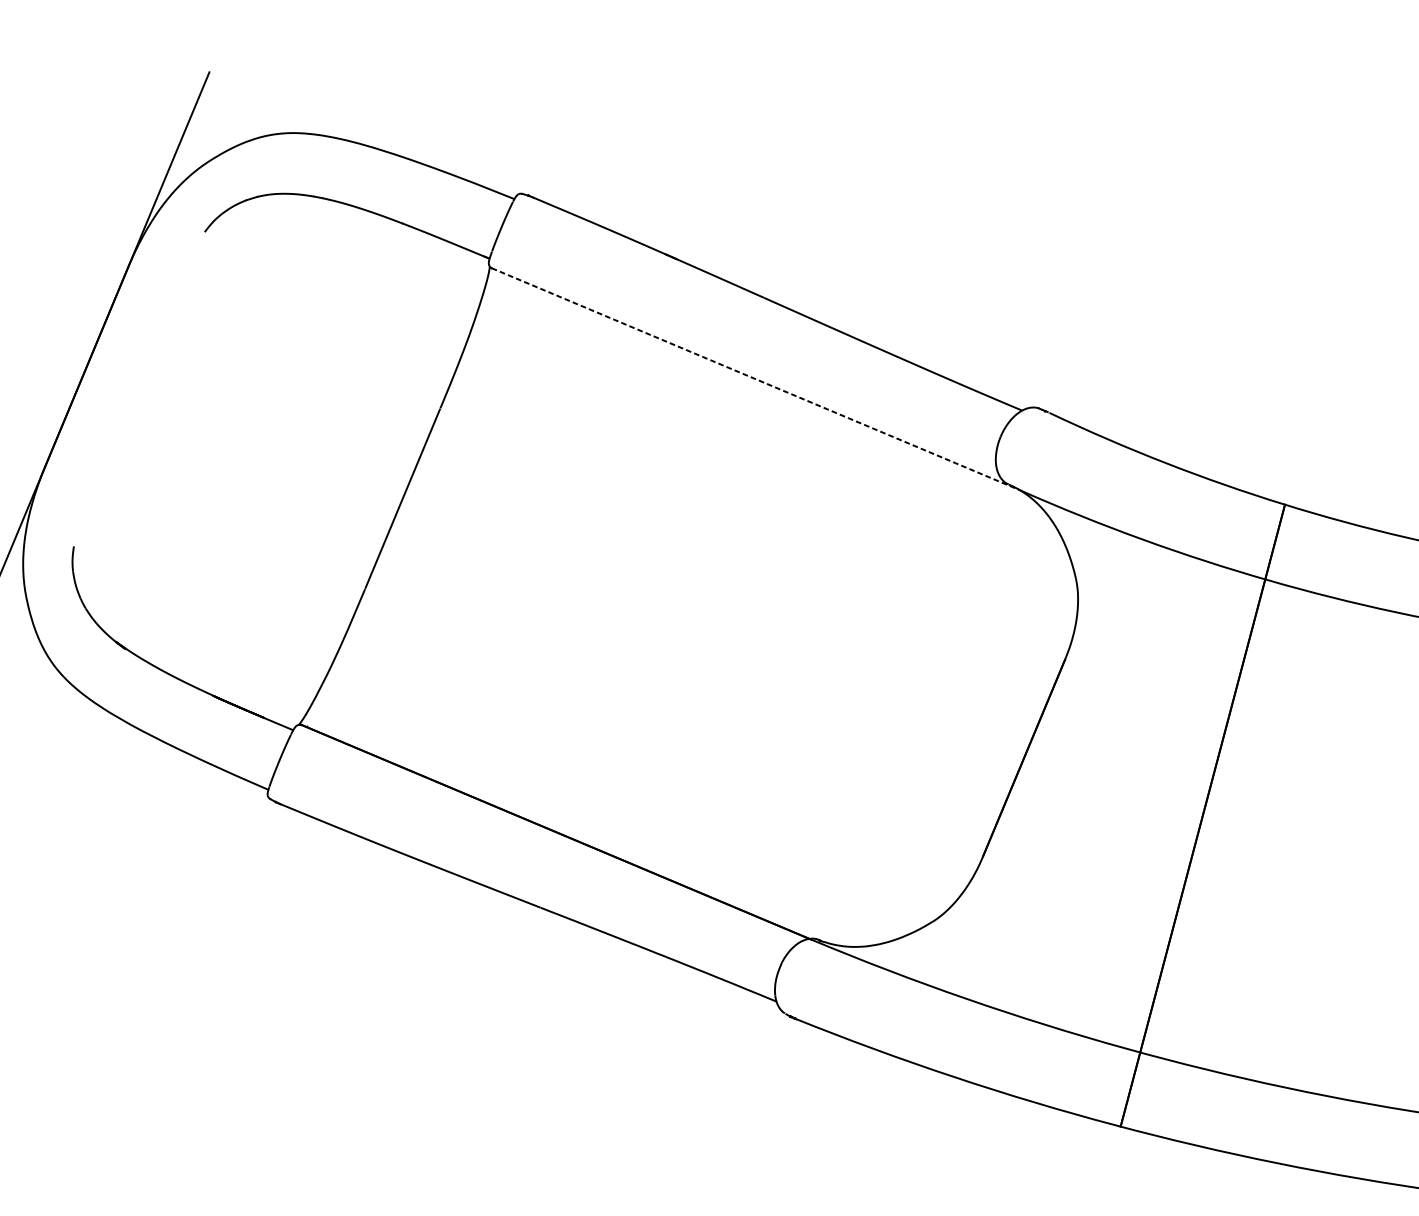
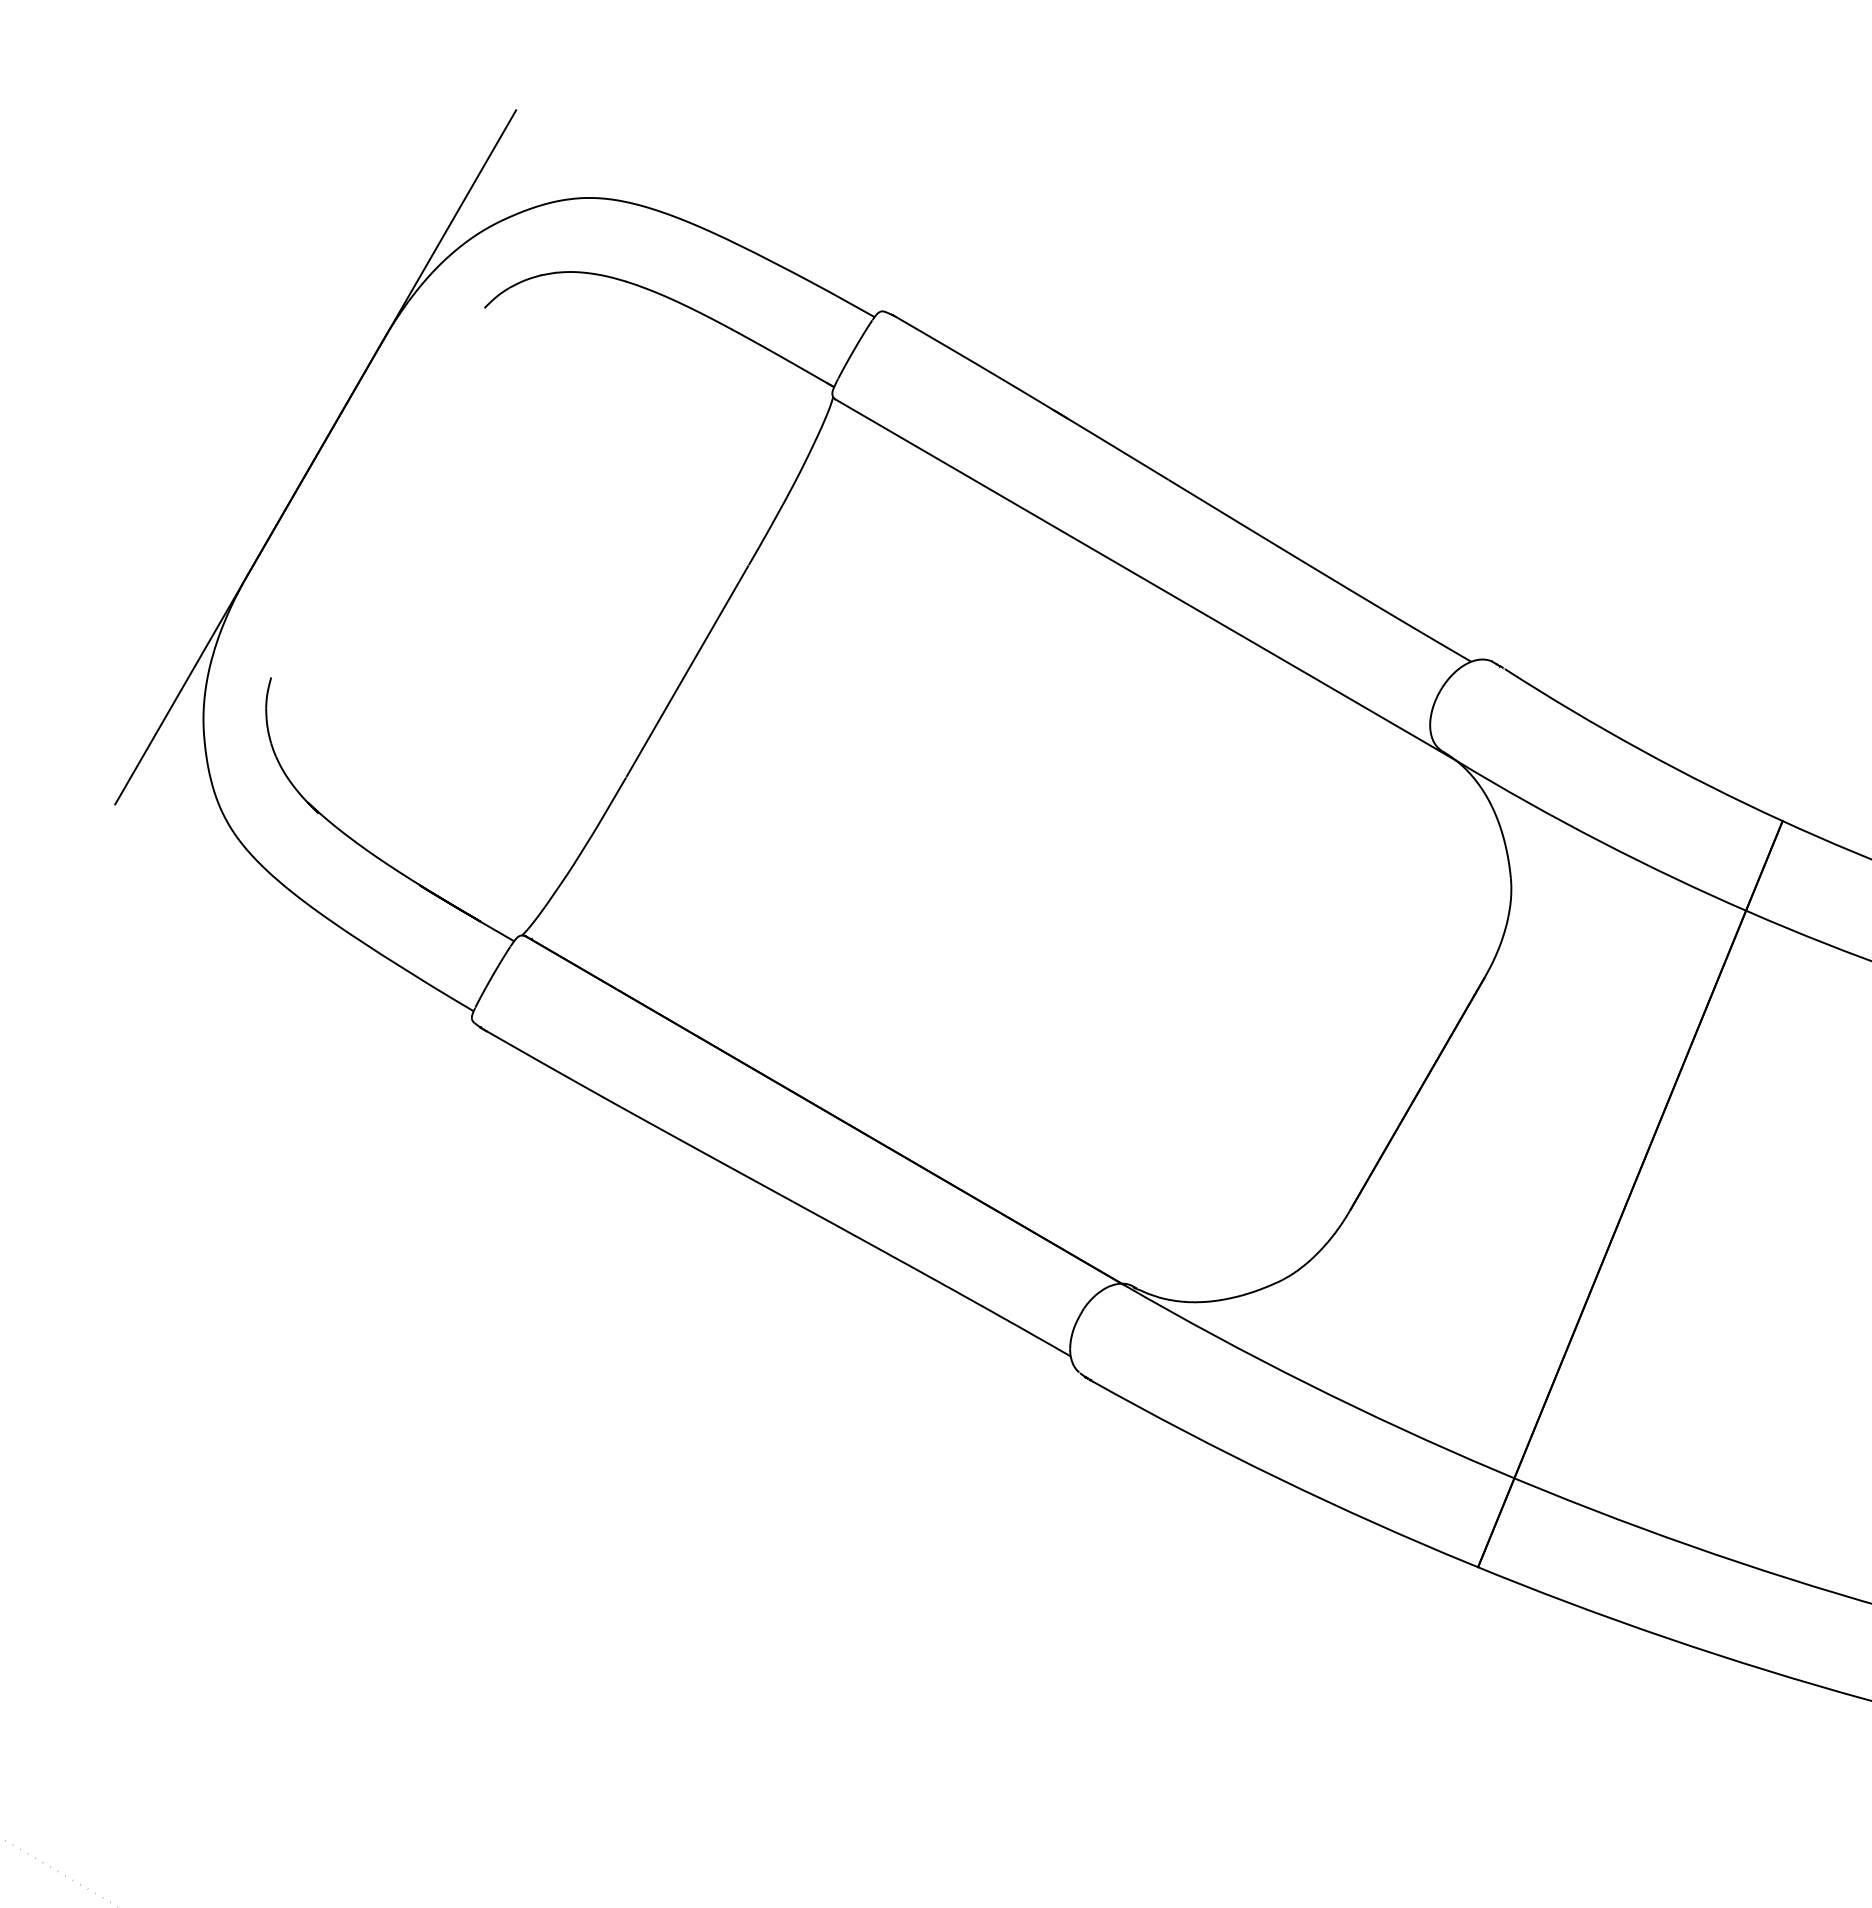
line: (756, 379) -> (1146, 580), dashed -> solid

